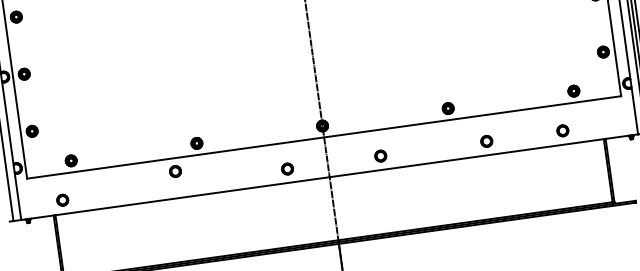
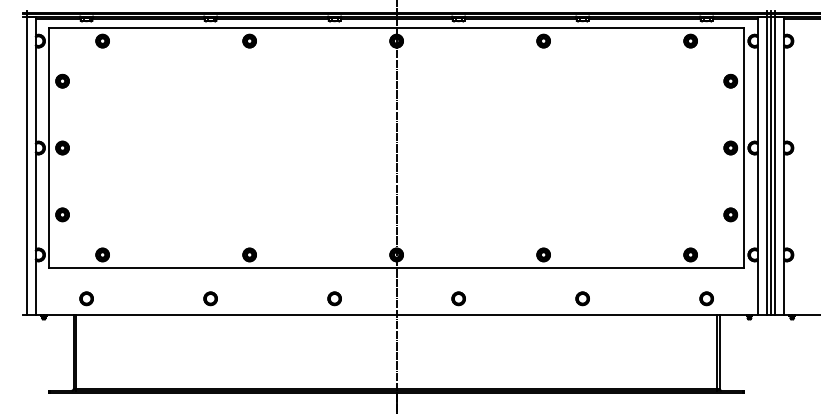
part: (562, 130) -> (706, 298), moved
part: (287, 168) -> (334, 298), moved
part: (175, 171) -> (210, 298), moved

